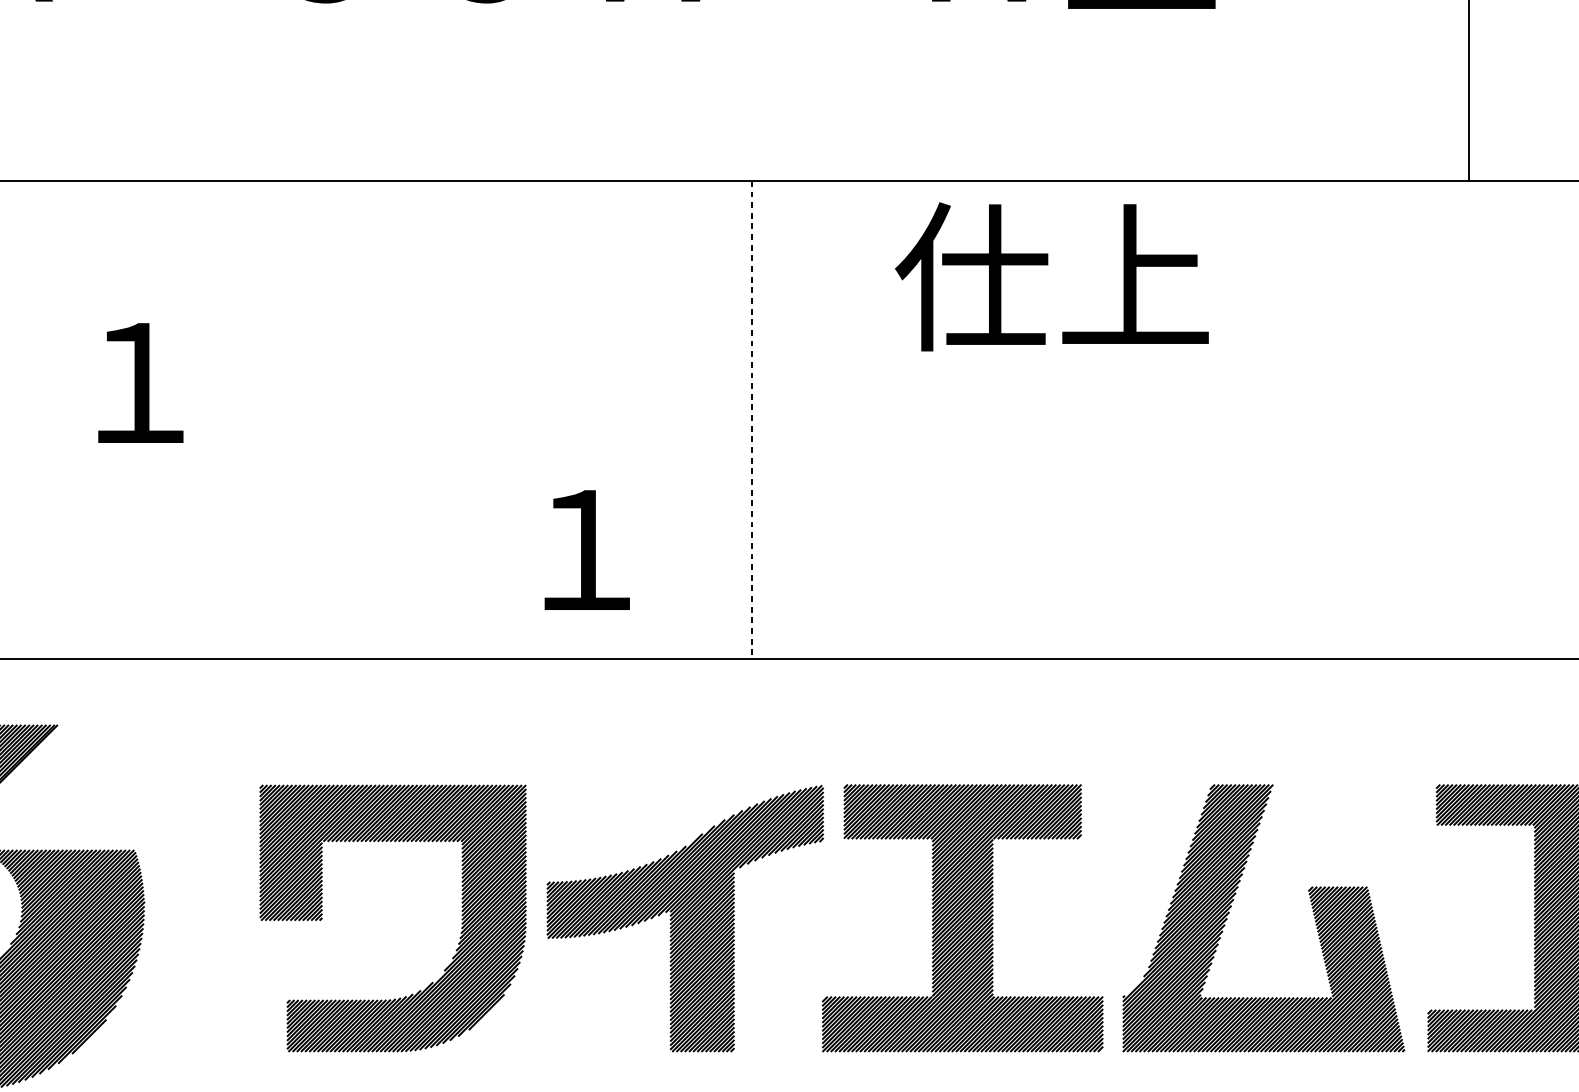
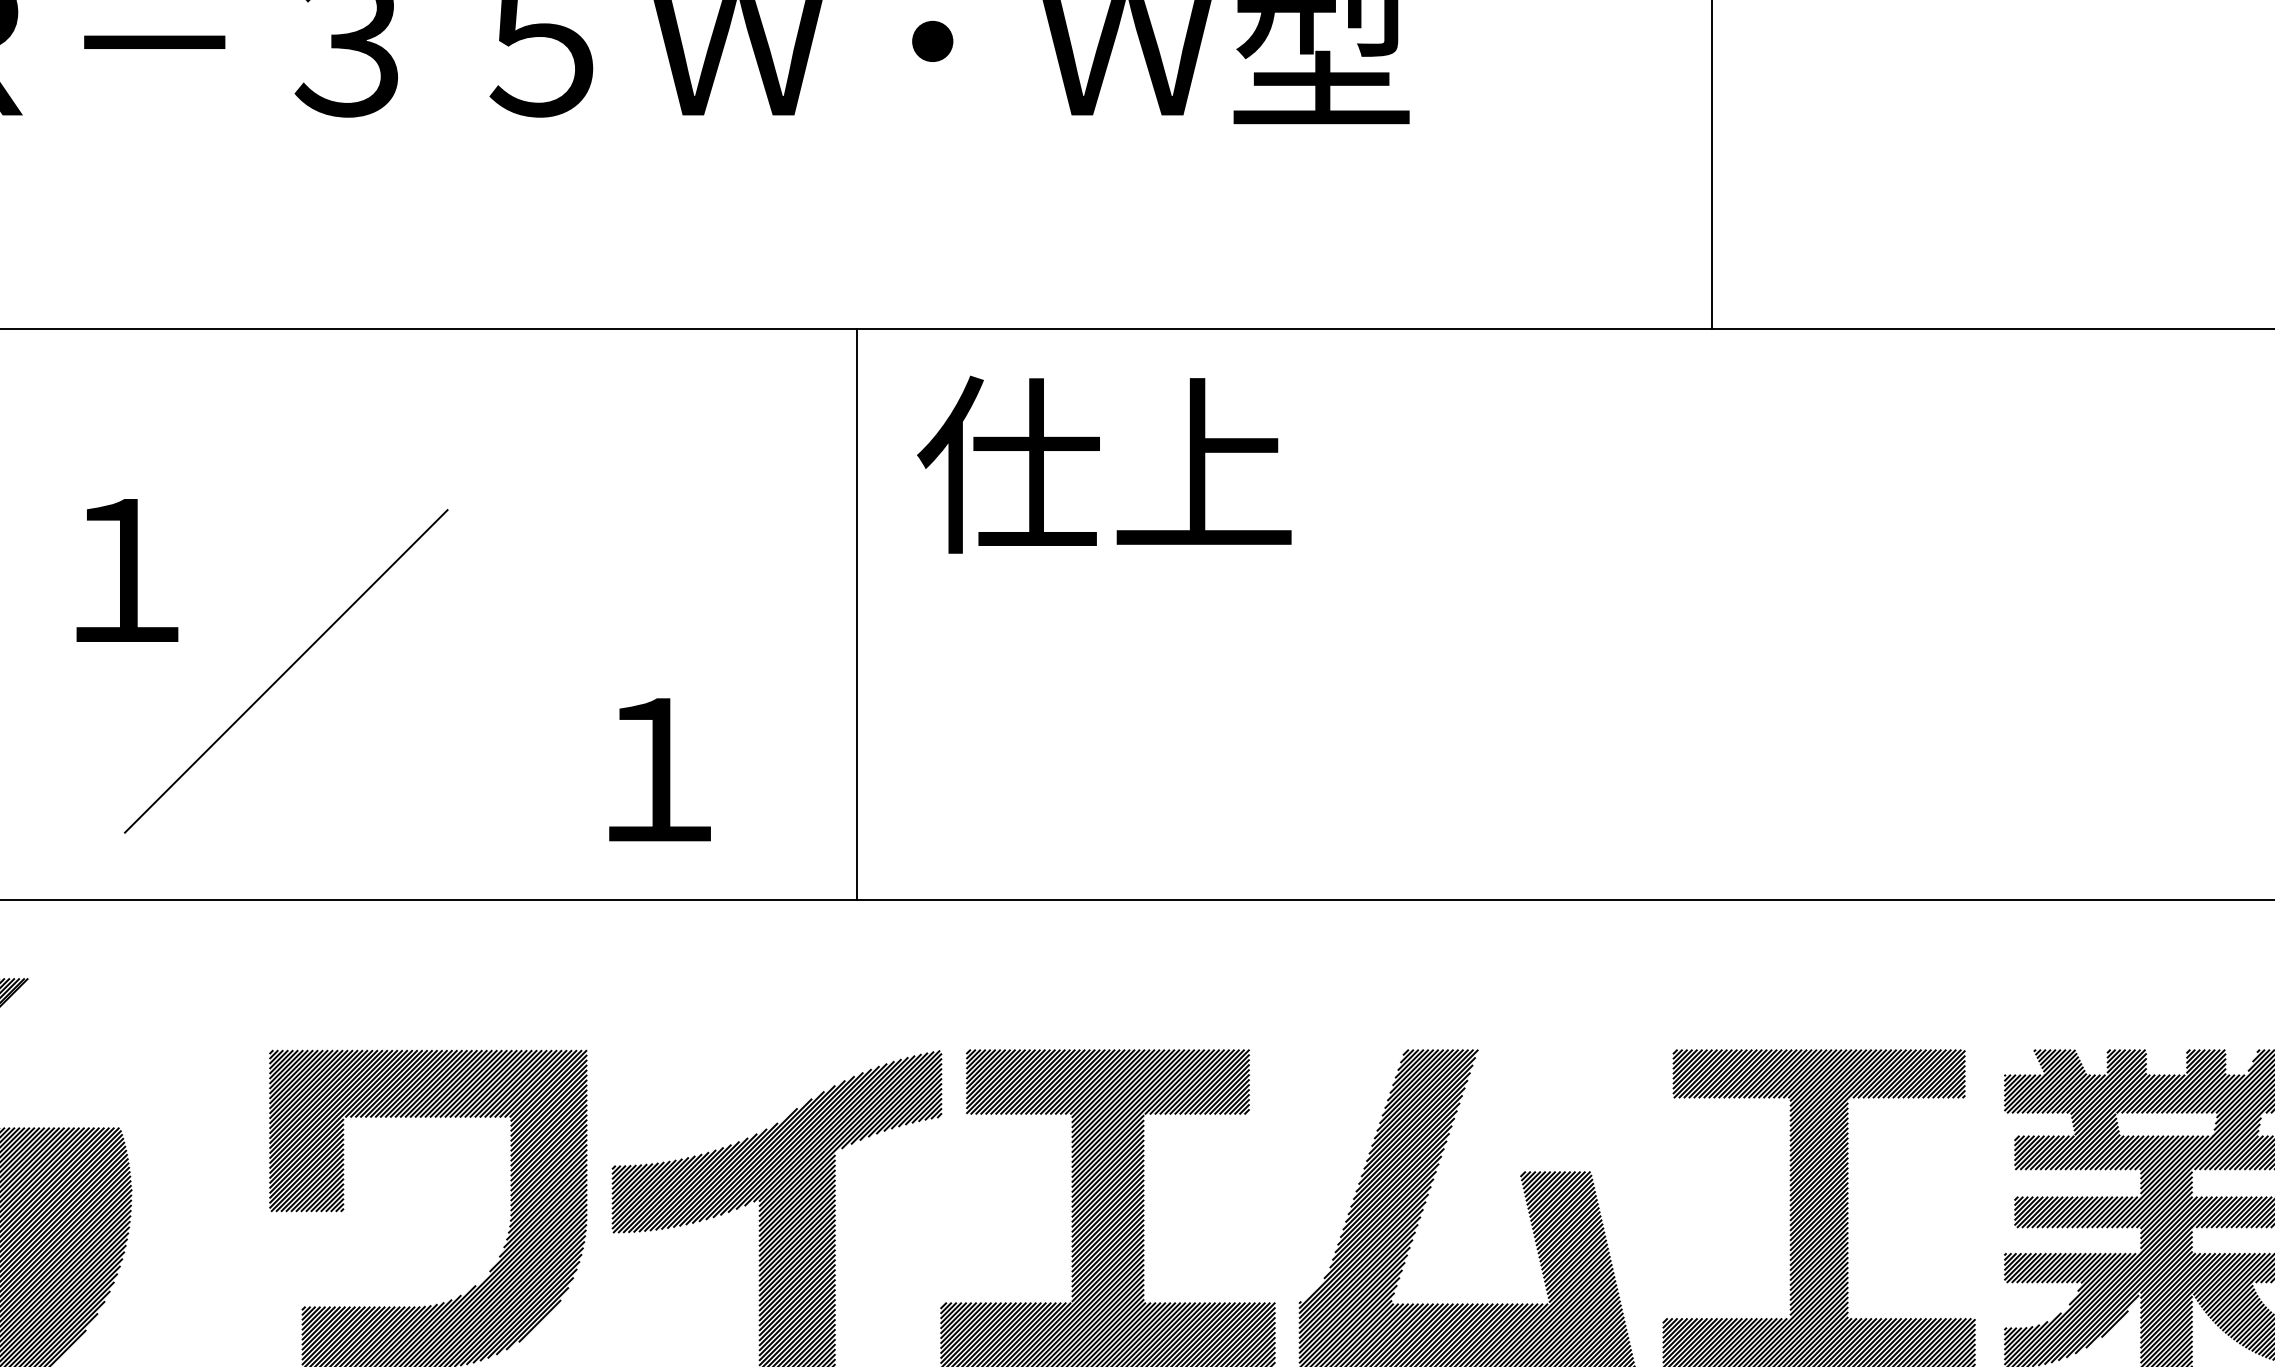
text: (1052, 276) -> (1104, 464), moved
line: (751, 419) -> (856, 614), dashed -> solid
line: (274, 467) -> (286, 671), added

